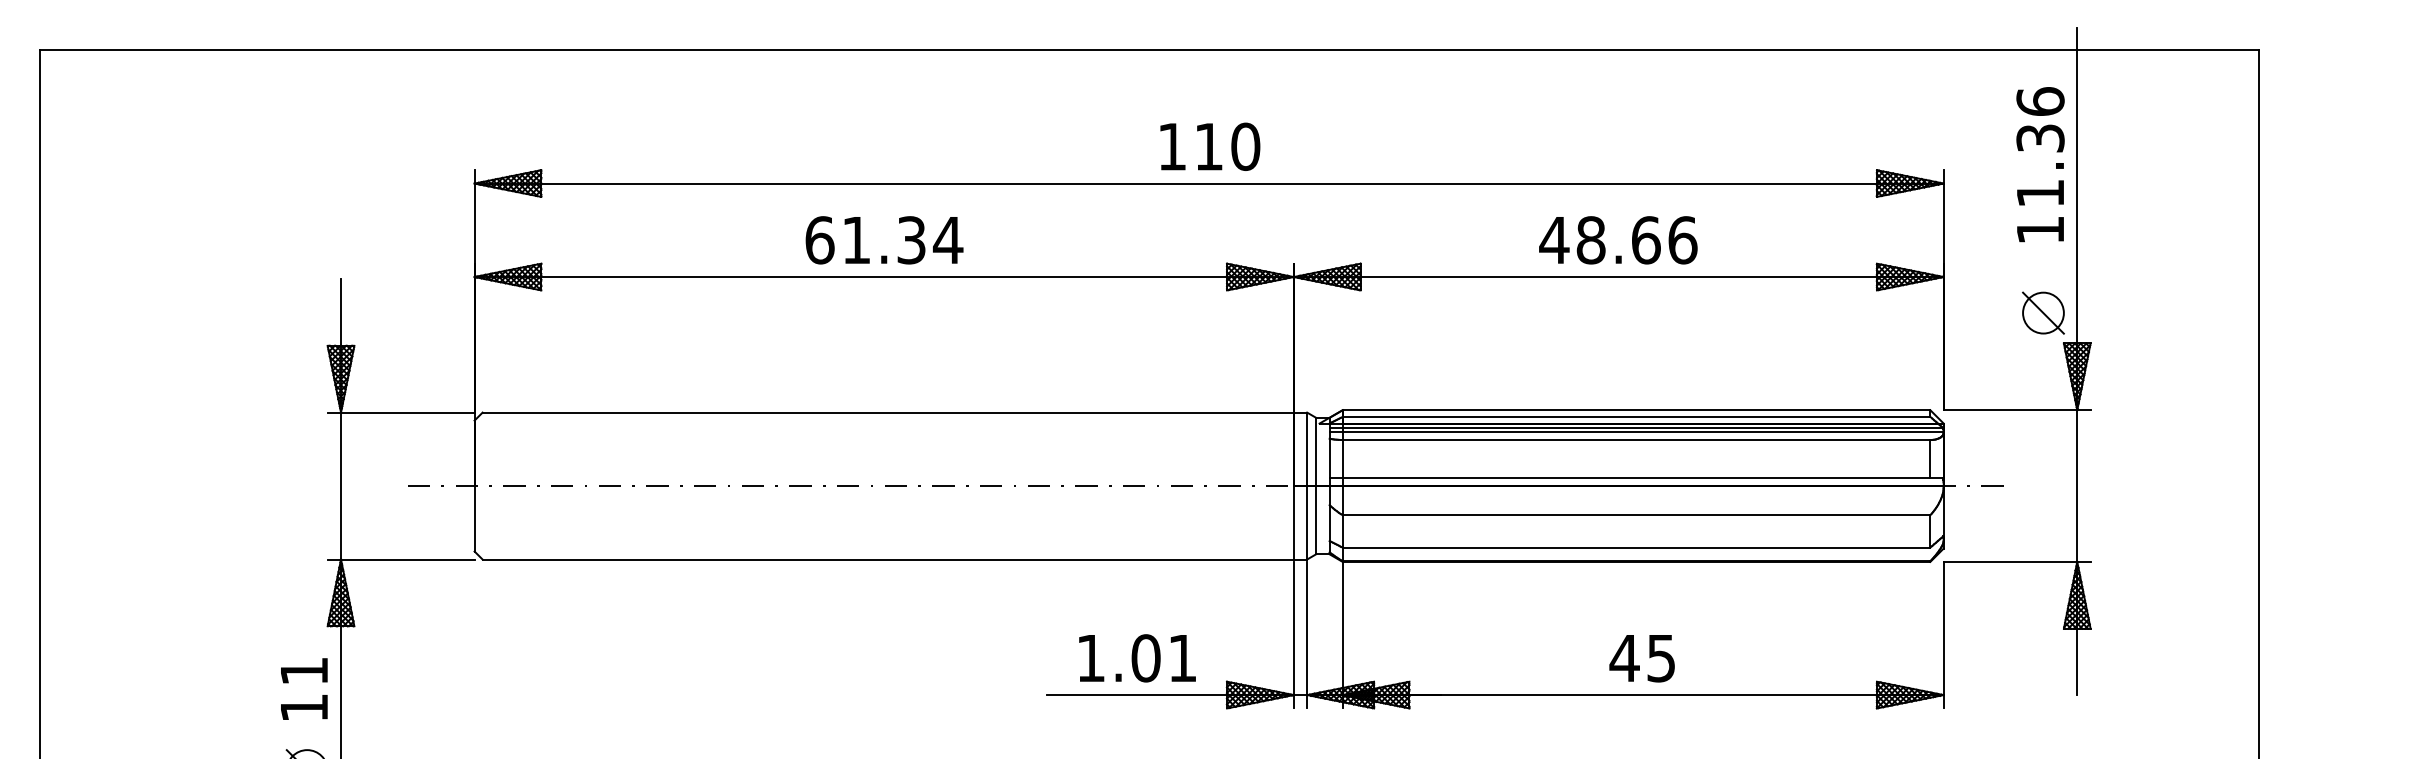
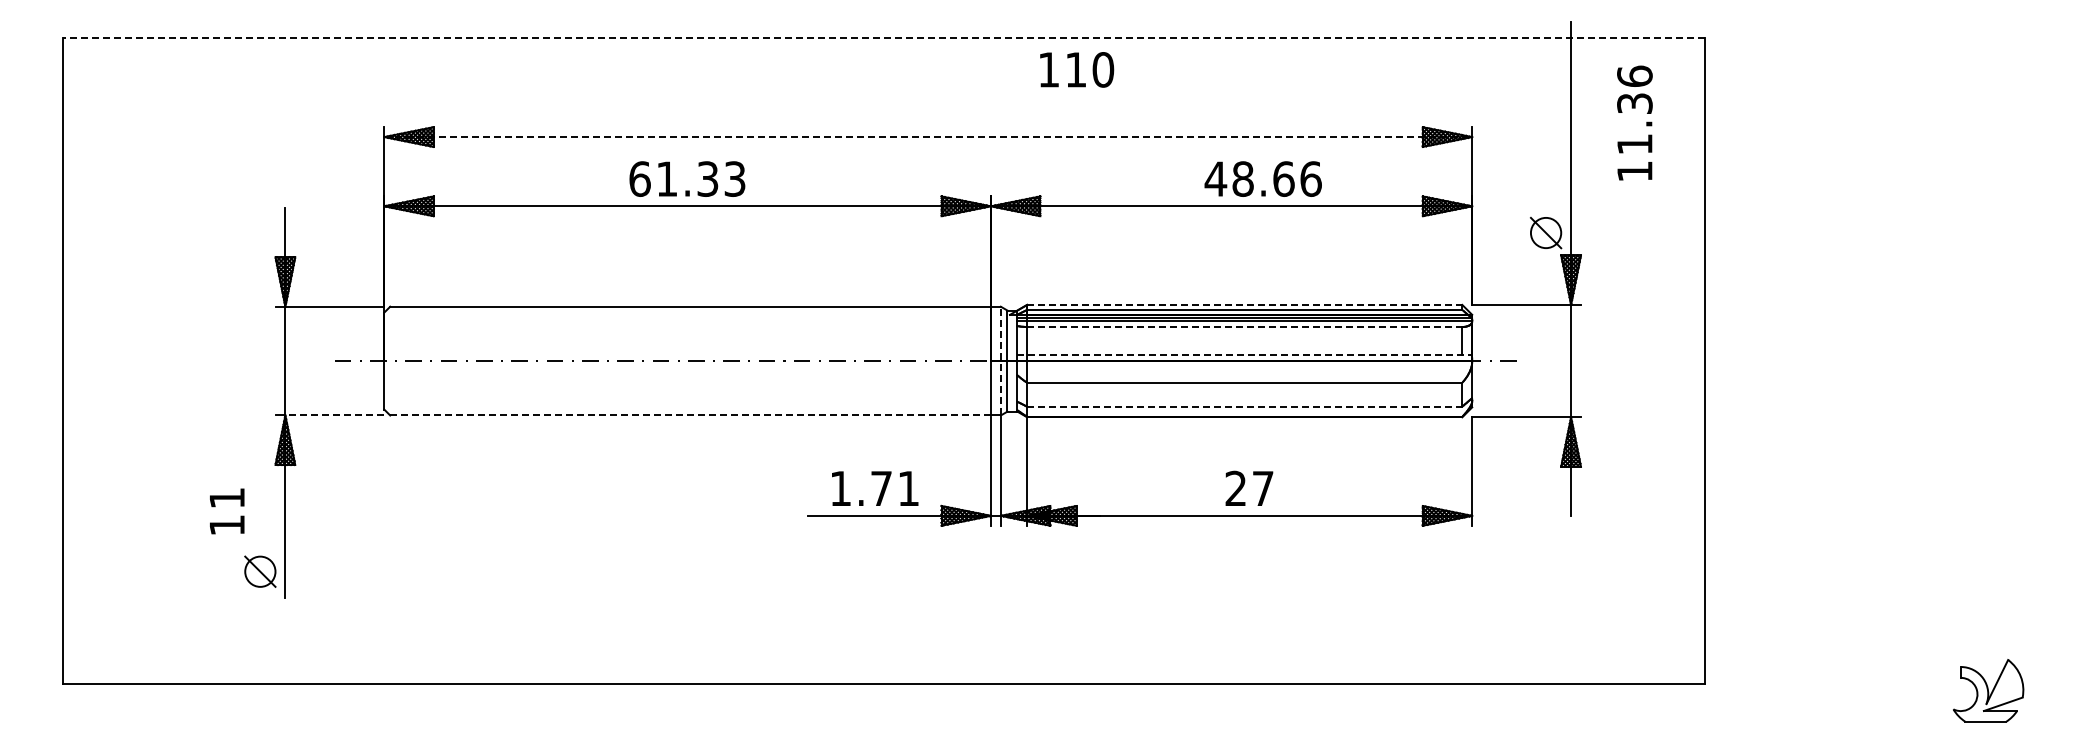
line: (1148, 50) -> (883, 38), solid -> dashed
text: (1210, 146) -> (1077, 69), moved
text: (2039, 163) -> (1634, 122), moved
line: (1209, 184) -> (928, 137), solid -> dashed
text: (947, 239) -> (734, 178), 61.34 -> 61.33
text: (1617, 239) -> (1262, 178), moved
line: (1636, 409) -> (1244, 304), solid -> dashed
line: (1636, 439) -> (1244, 326), solid -> dashed
line: (1637, 478) -> (1245, 355), solid -> dashed
line: (1306, 485) -> (1000, 360), solid -> dashed
line: (1636, 547) -> (1244, 406), solid -> dashed
line: (407, 559) -> (334, 415), solid -> dashed
line: (889, 559) -> (691, 415), solid -> dashed
text: (1146, 658) -> (881, 488), 1.01 -> 1.71
text: (1641, 658) -> (1248, 488), 45 -> 27
text: (304, 689) -> (227, 511), moved

